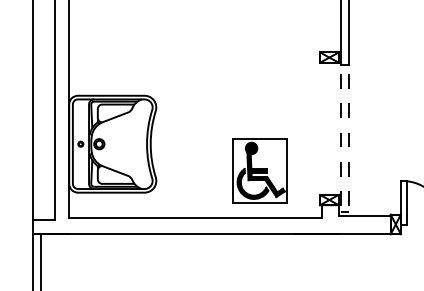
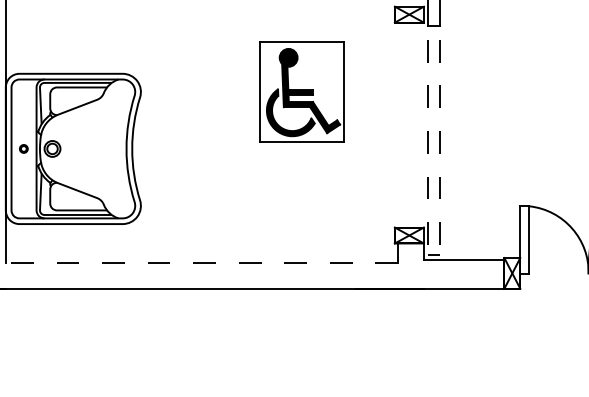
part: (259, 170) -> (300, 92), moved
line: (195, 217) -> (201, 262), solid -> dashed

